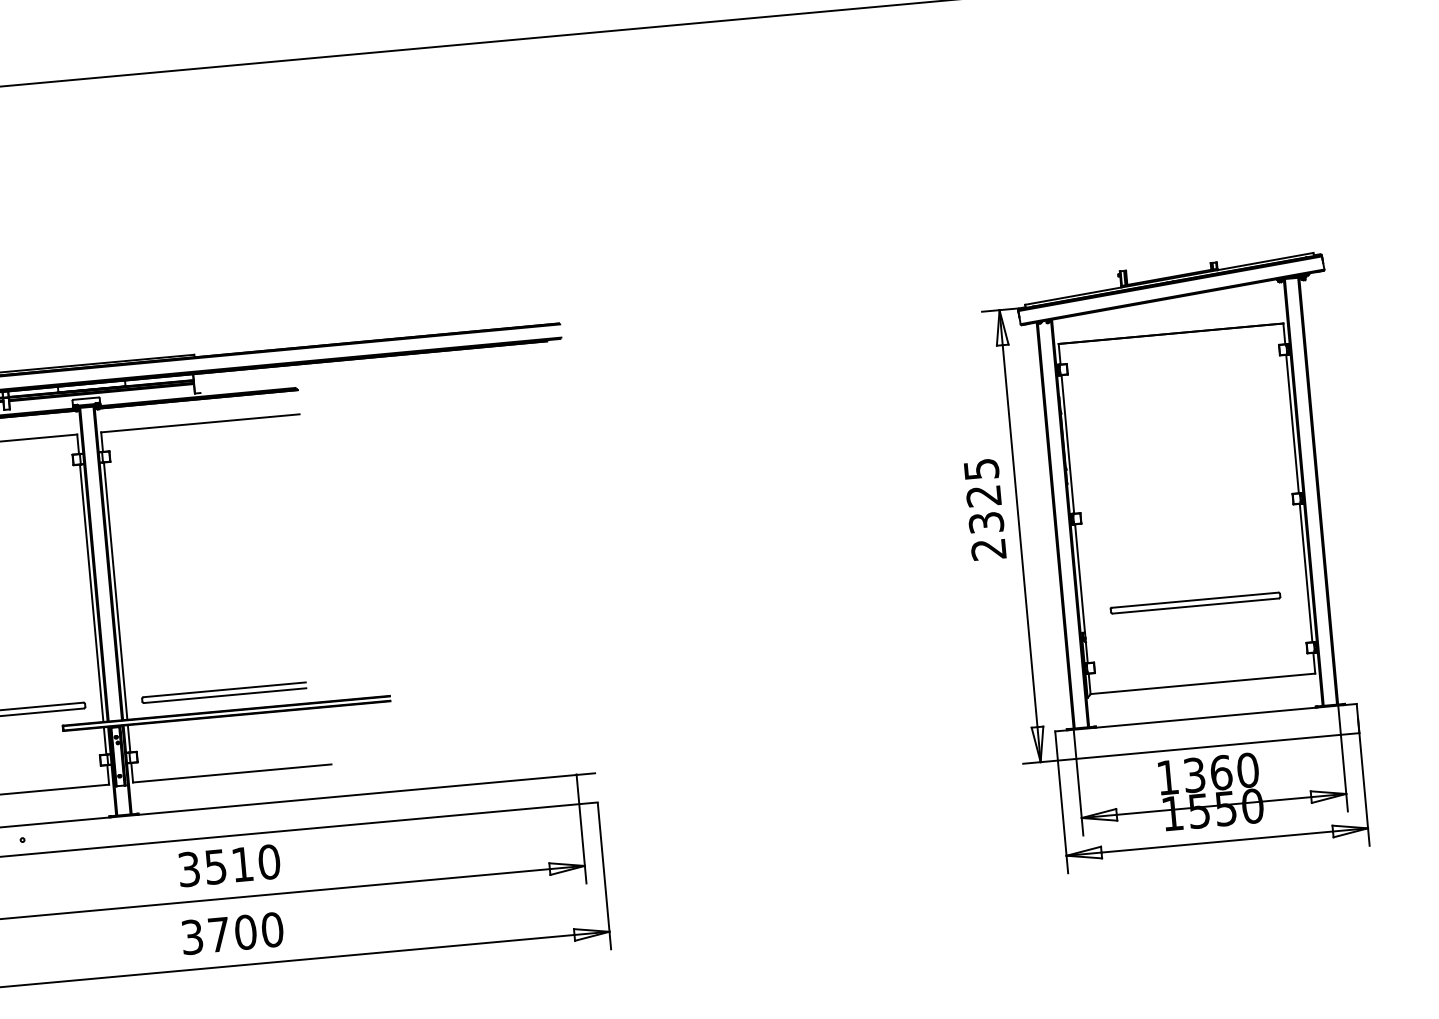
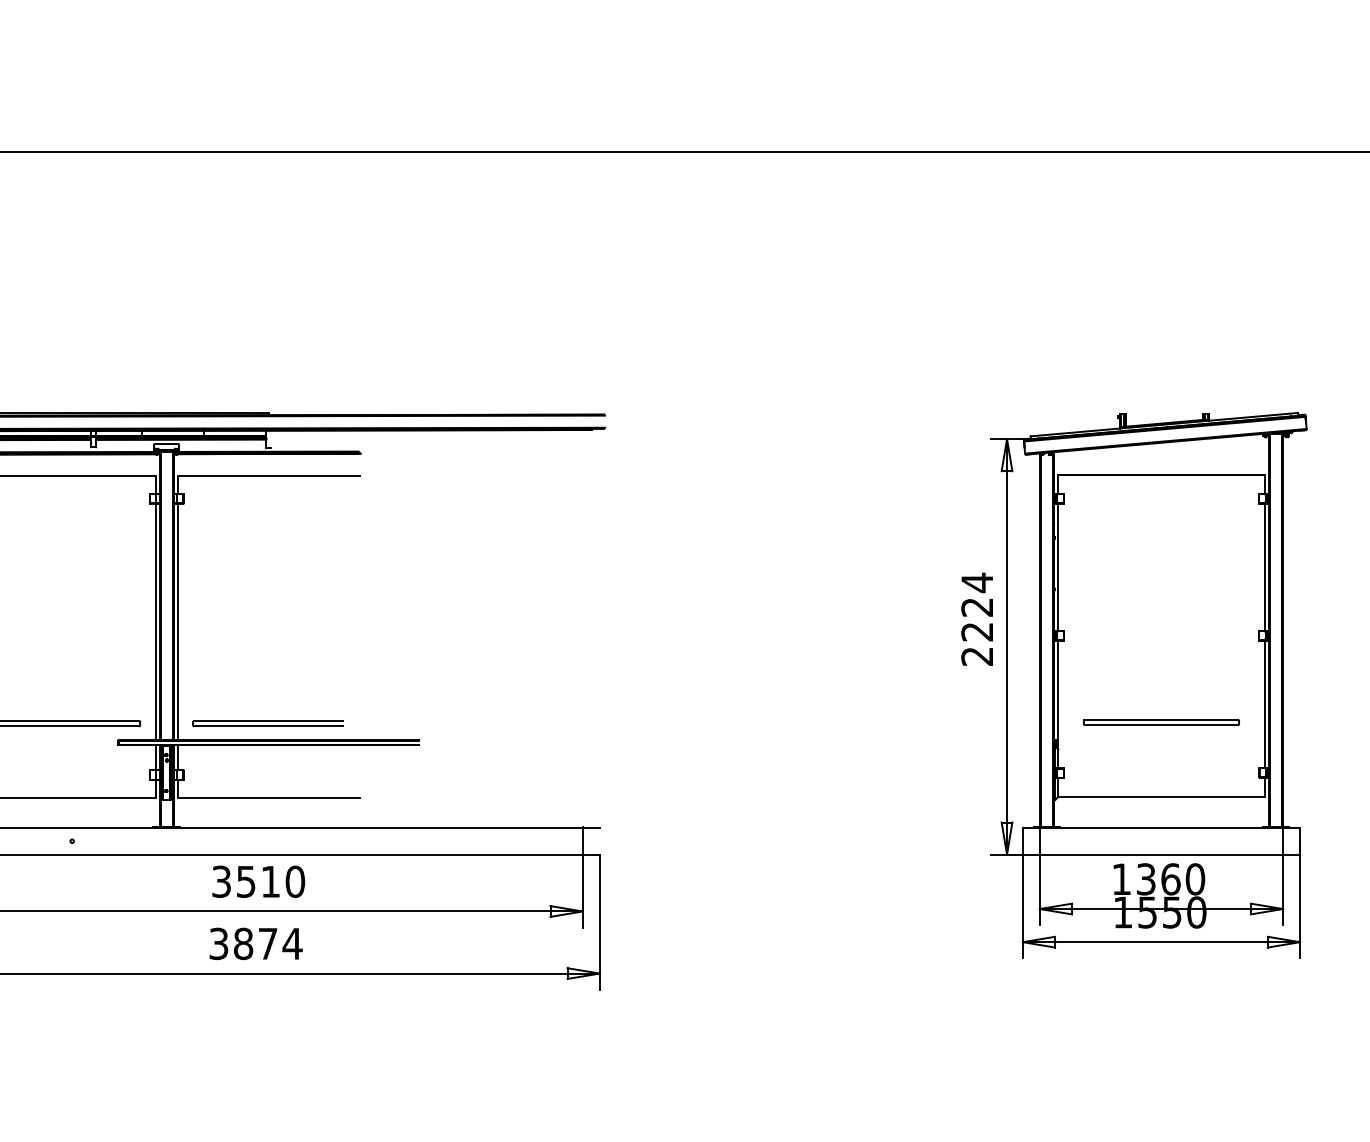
text: (984, 495) -> (977, 606), 2325 -> 2224
text: (246, 931) -> (268, 943), 3700 -> 3874

